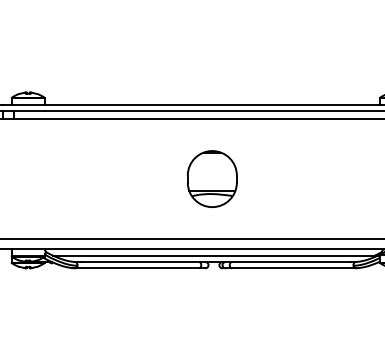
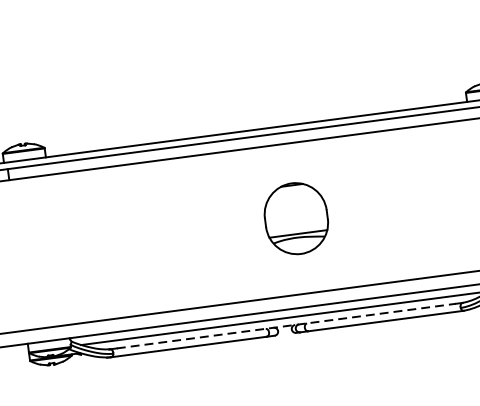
part: (211, 178) -> (295, 218), moved
line: (215, 262) -> (286, 326), solid -> dashed

